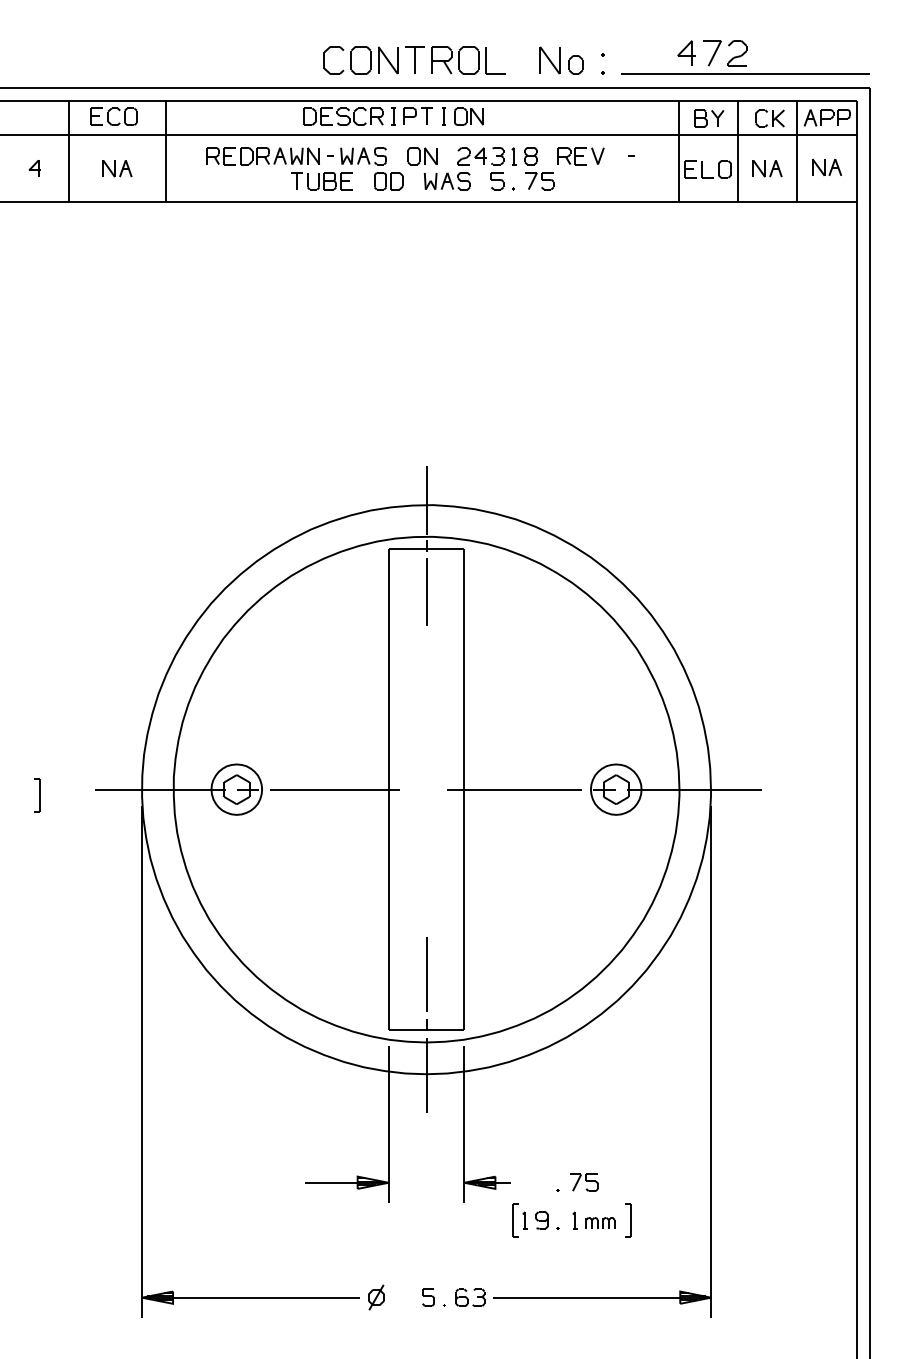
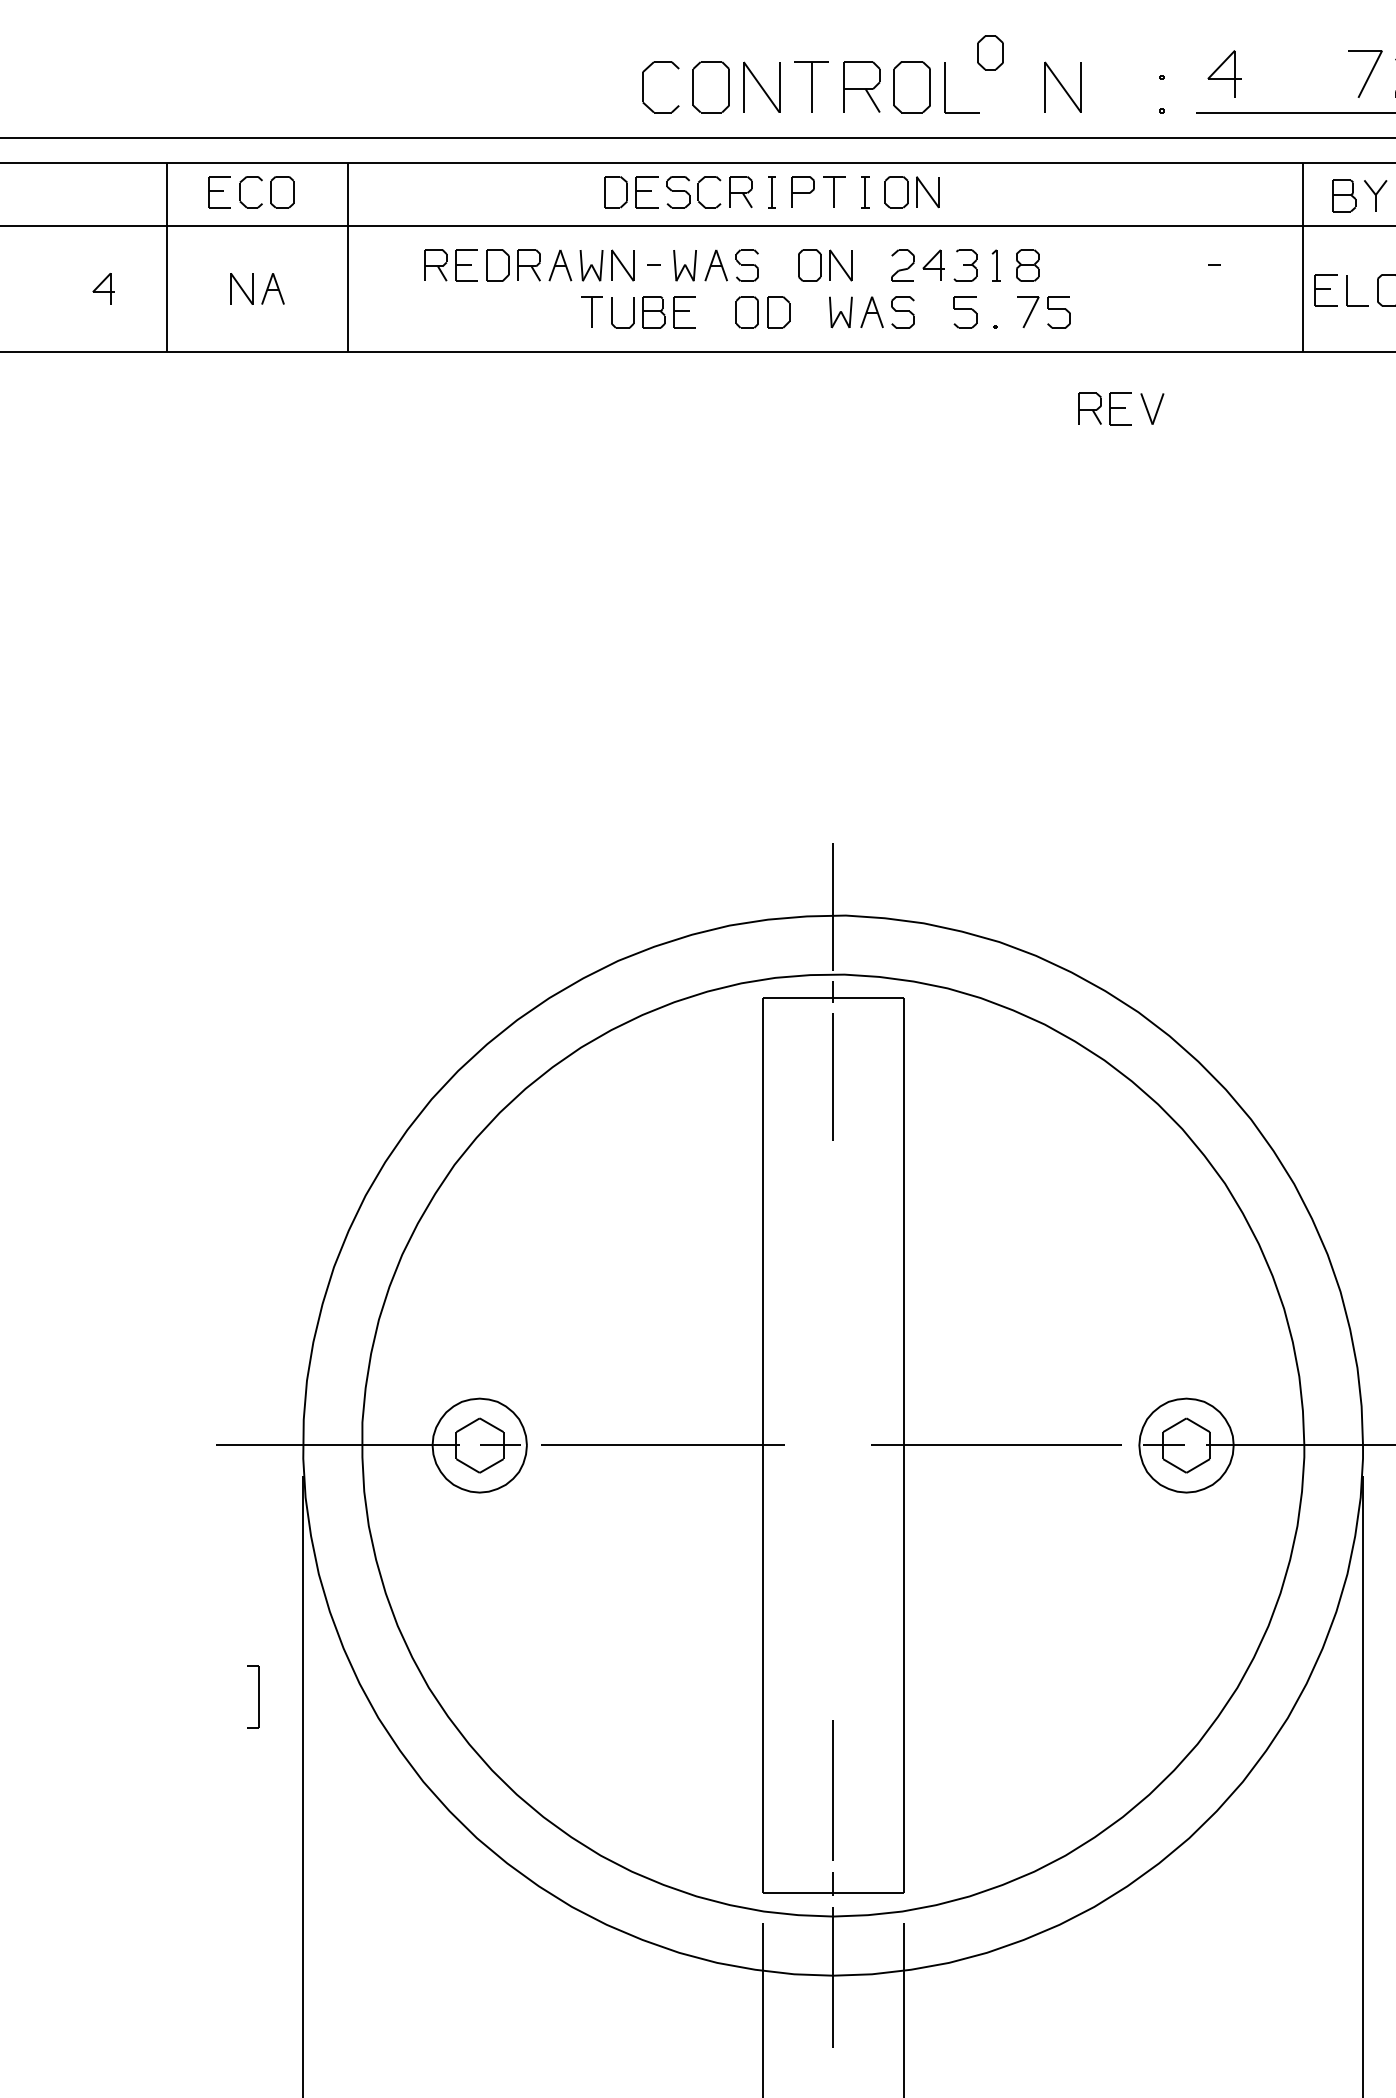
part: (686, 52) -> (1224, 72), moved
part: (575, 64) -> (989, 51), moved
part: (580, 156) -> (1119, 409), moved
part: (37, 795) -> (253, 1696), moved

